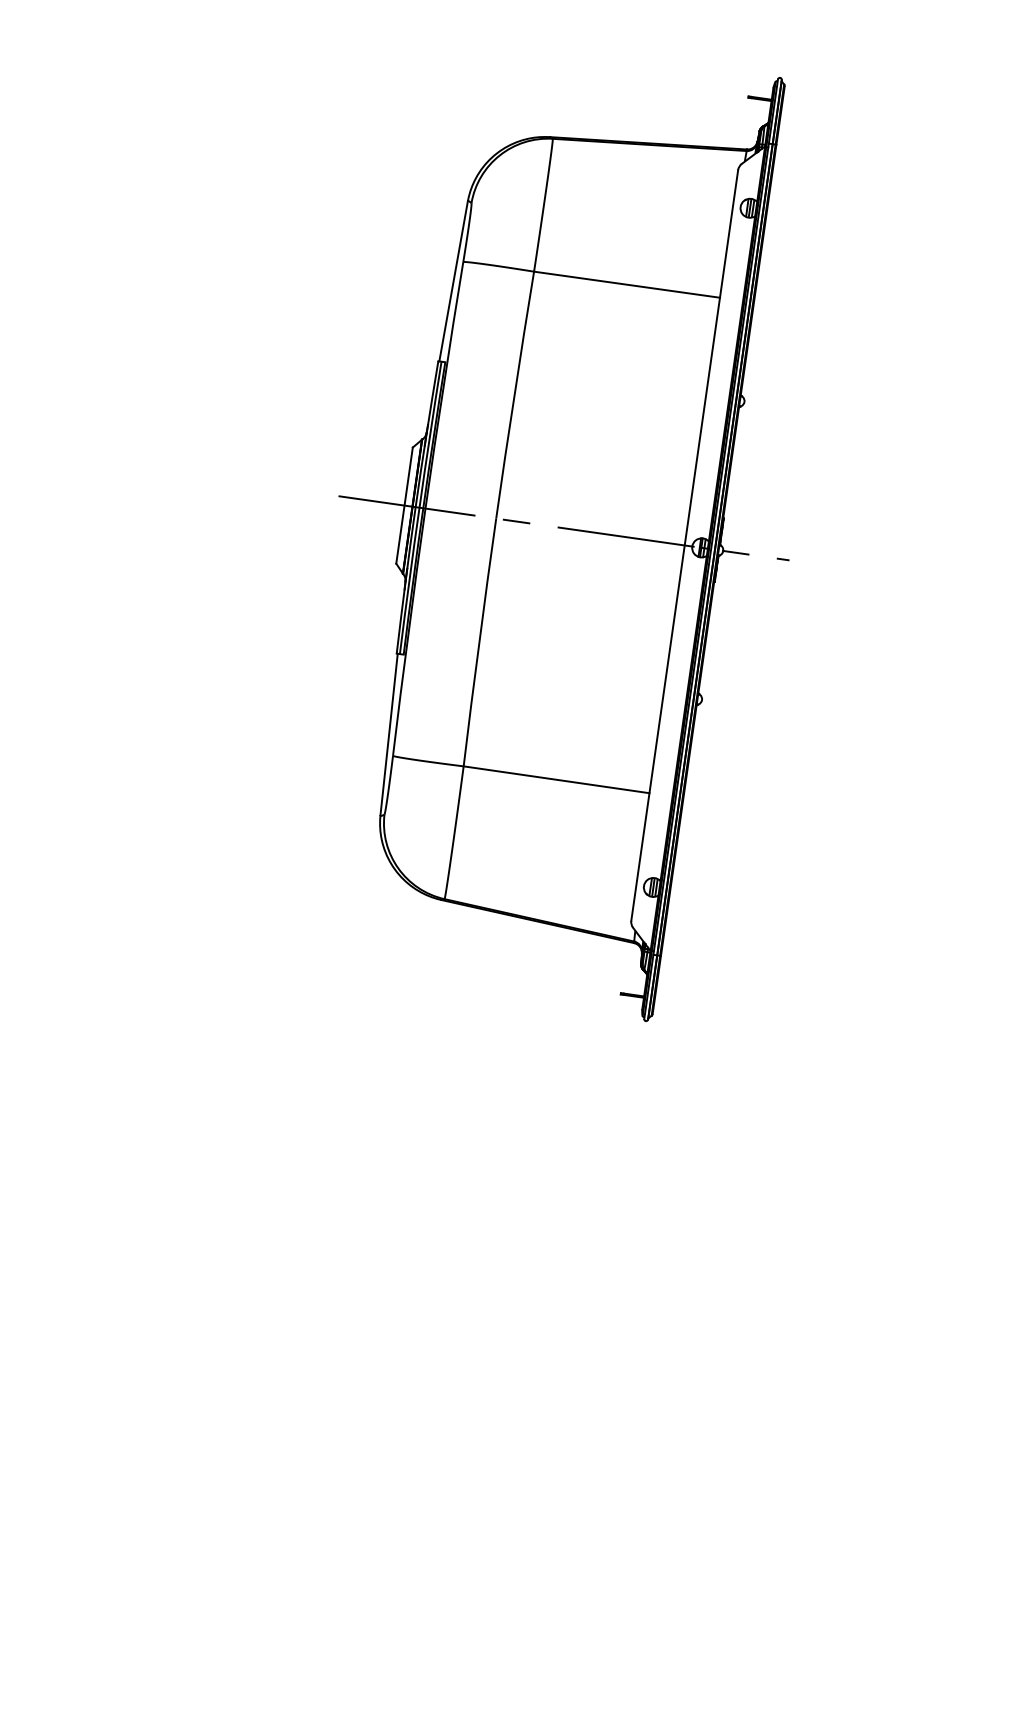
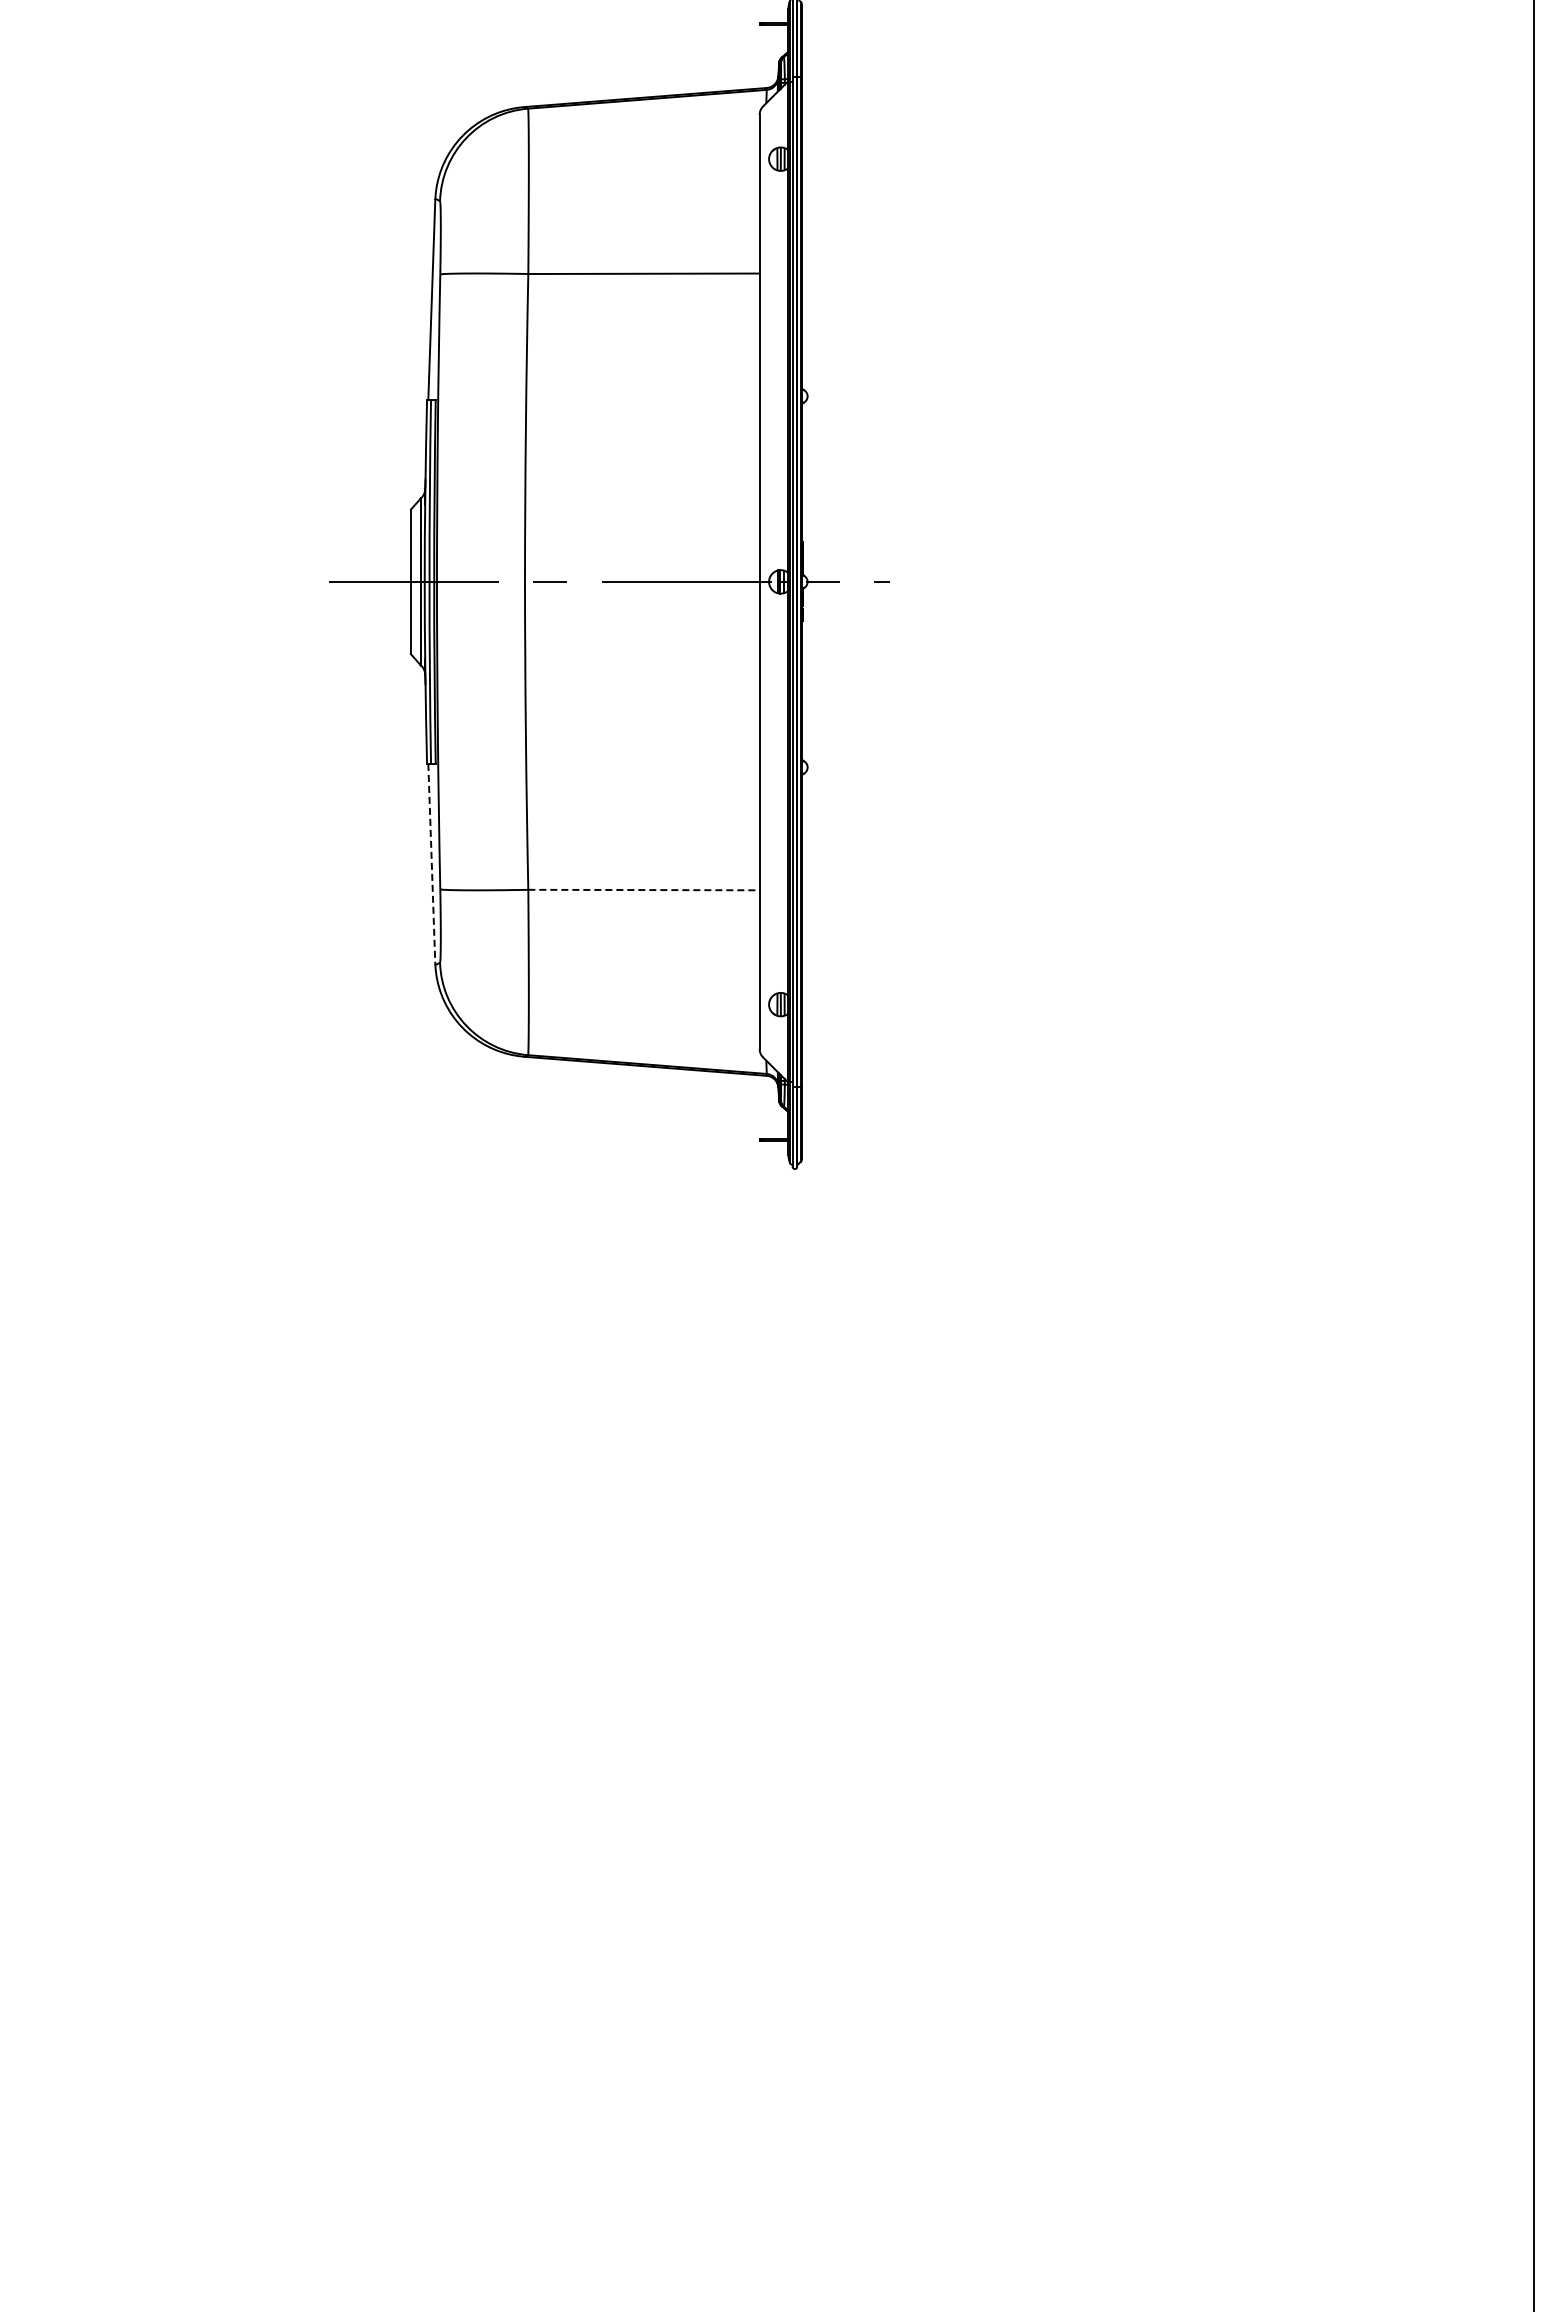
line: (388, 734) -> (431, 864), solid -> dashed
line: (556, 780) -> (644, 890), solid -> dashed

